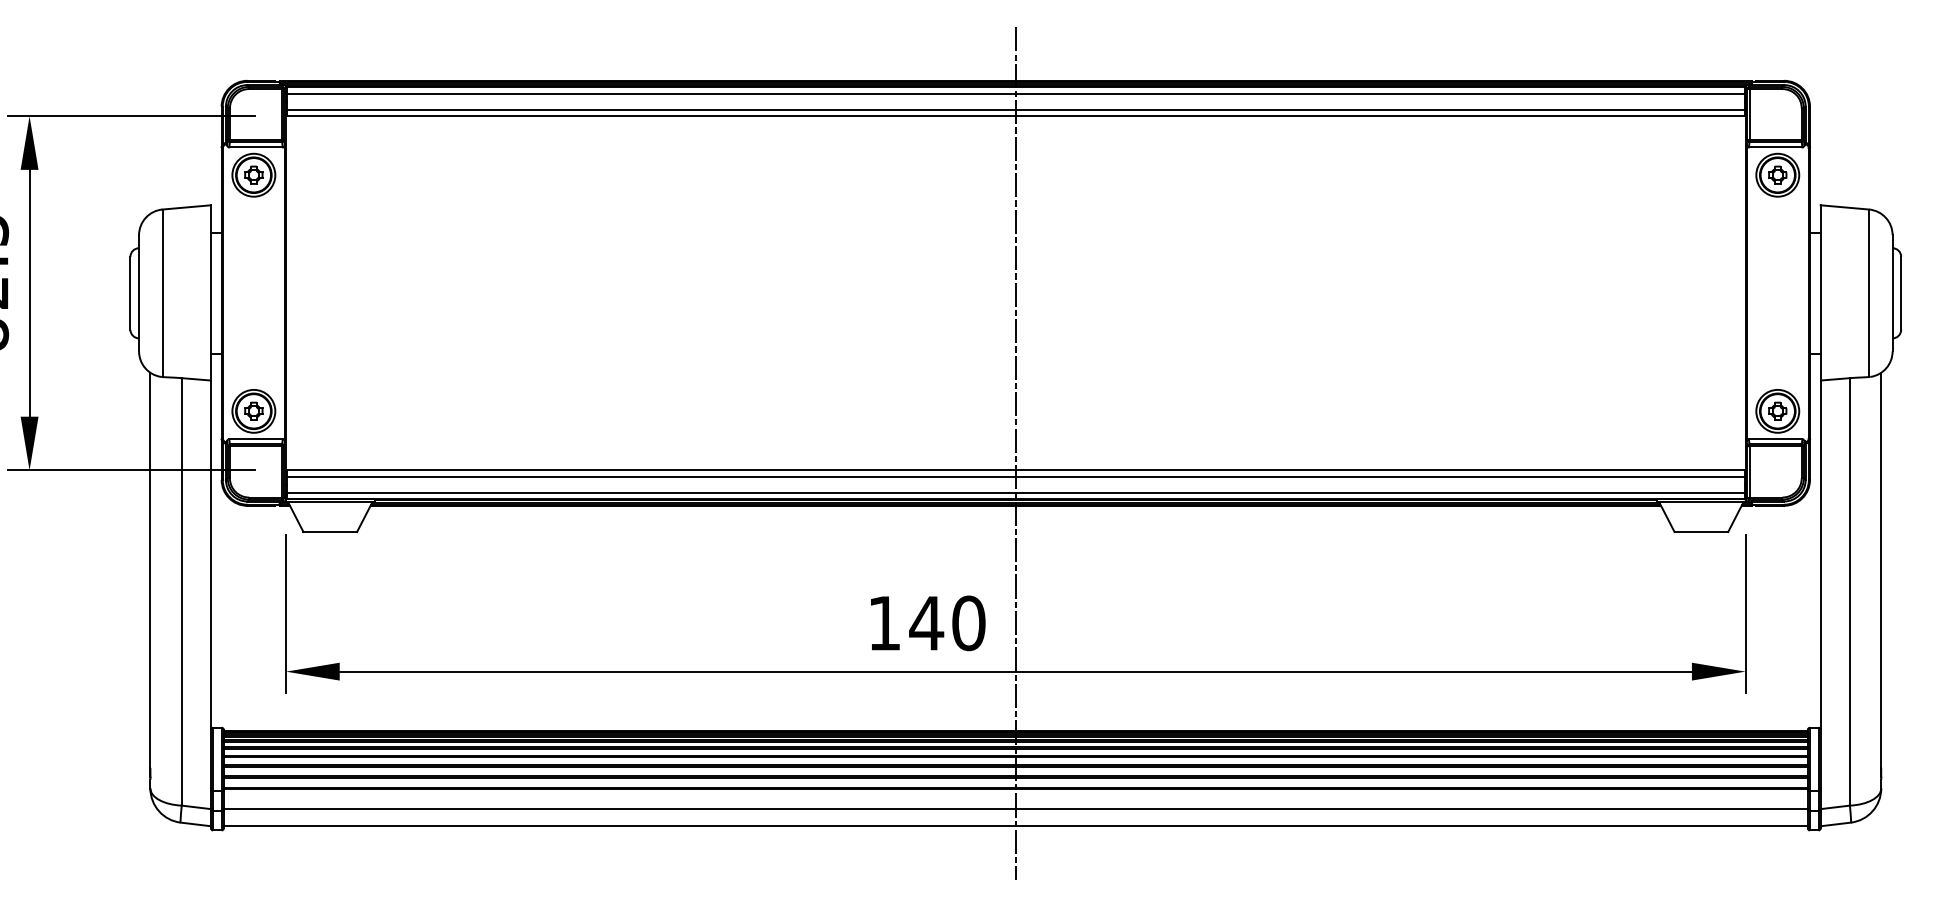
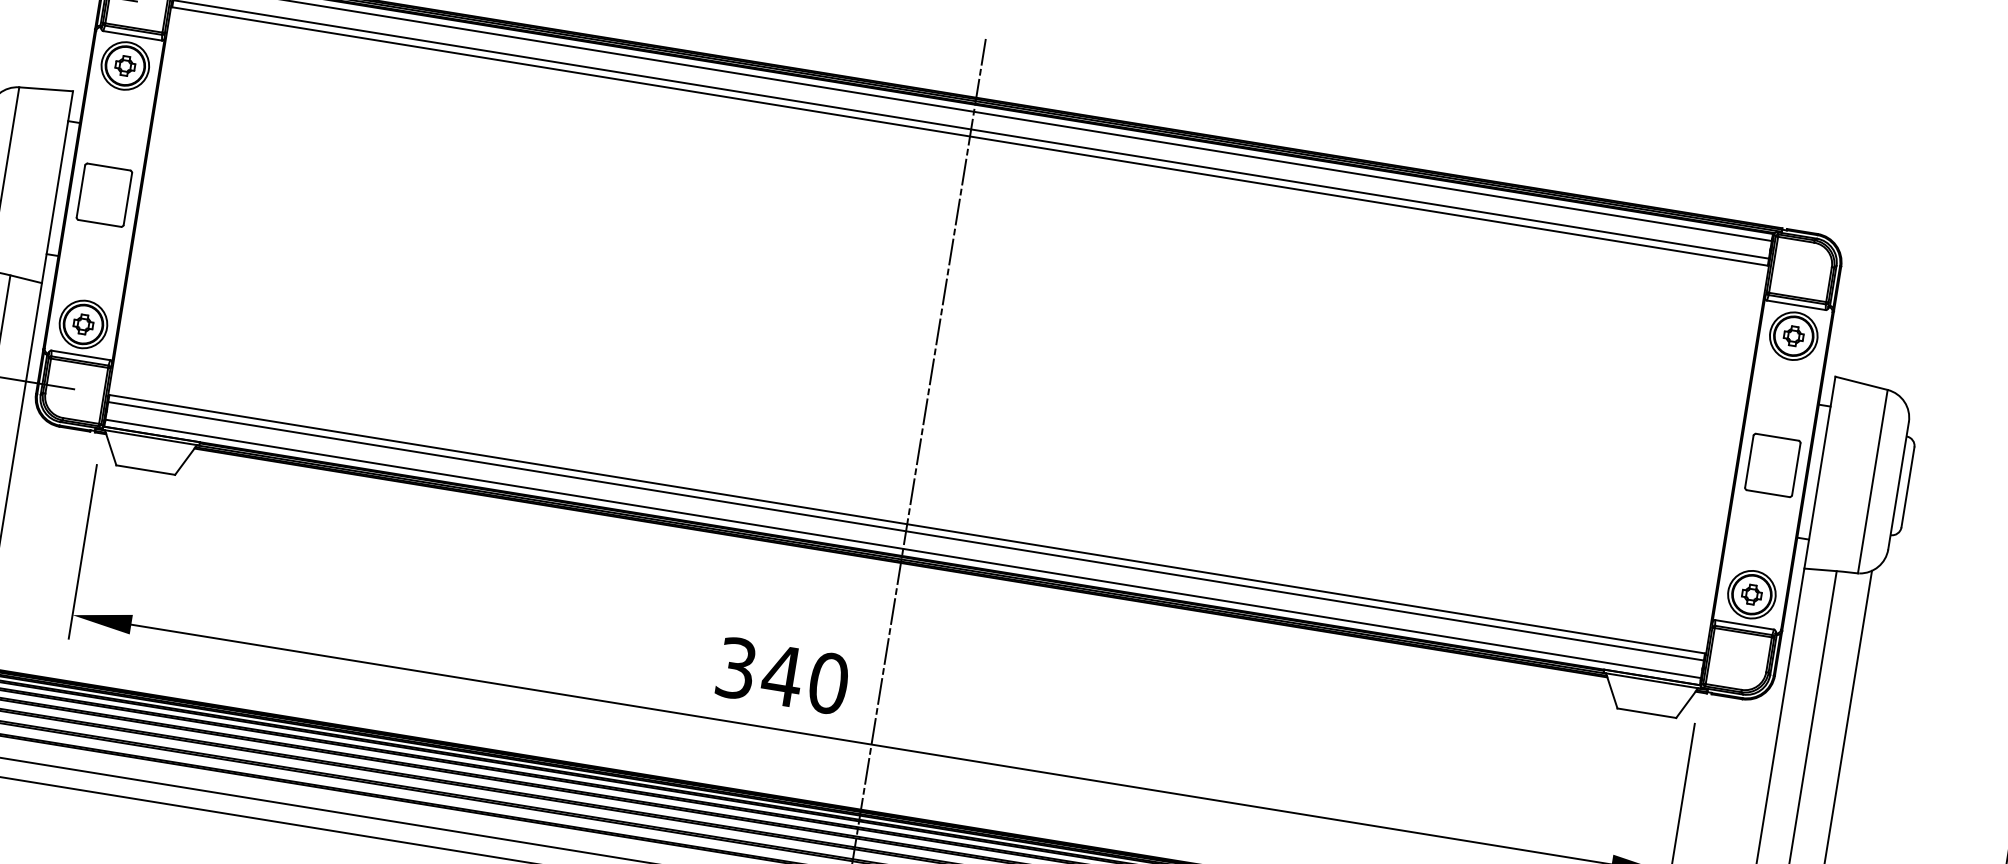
part: (253, 292) -> (104, 194), added
part: (1777, 292) -> (1772, 464), added
text: (884, 623) -> (736, 668), 140 -> 340

